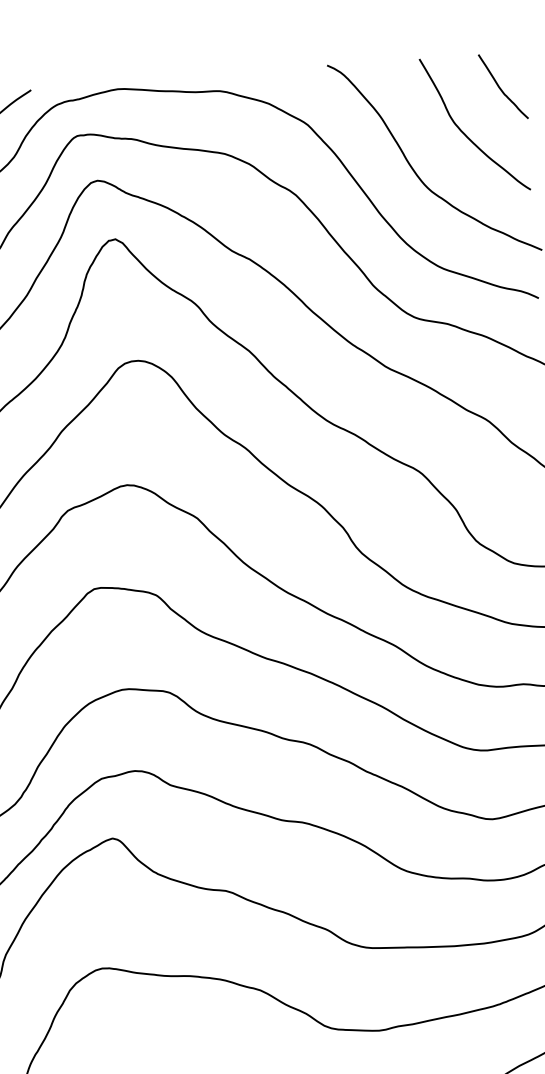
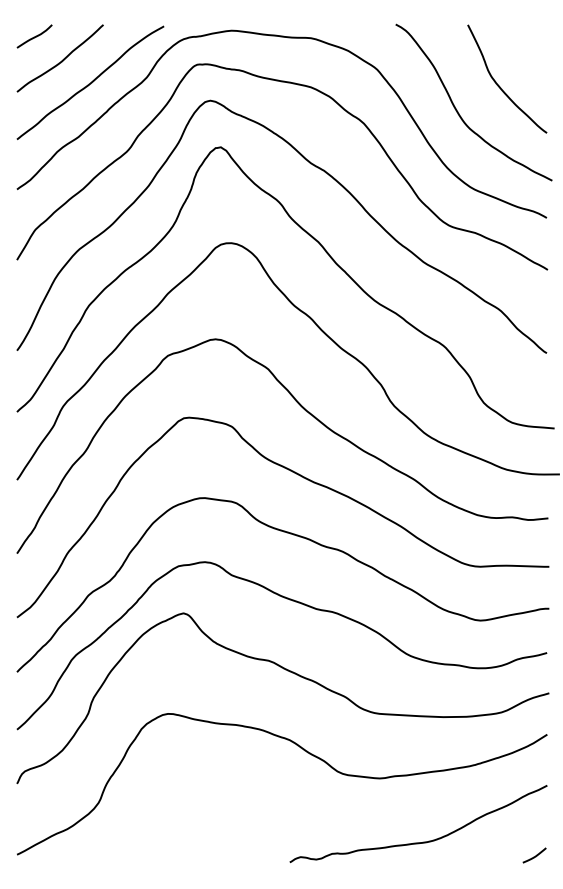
curve: (500, 87) -> (529, 51), removed

